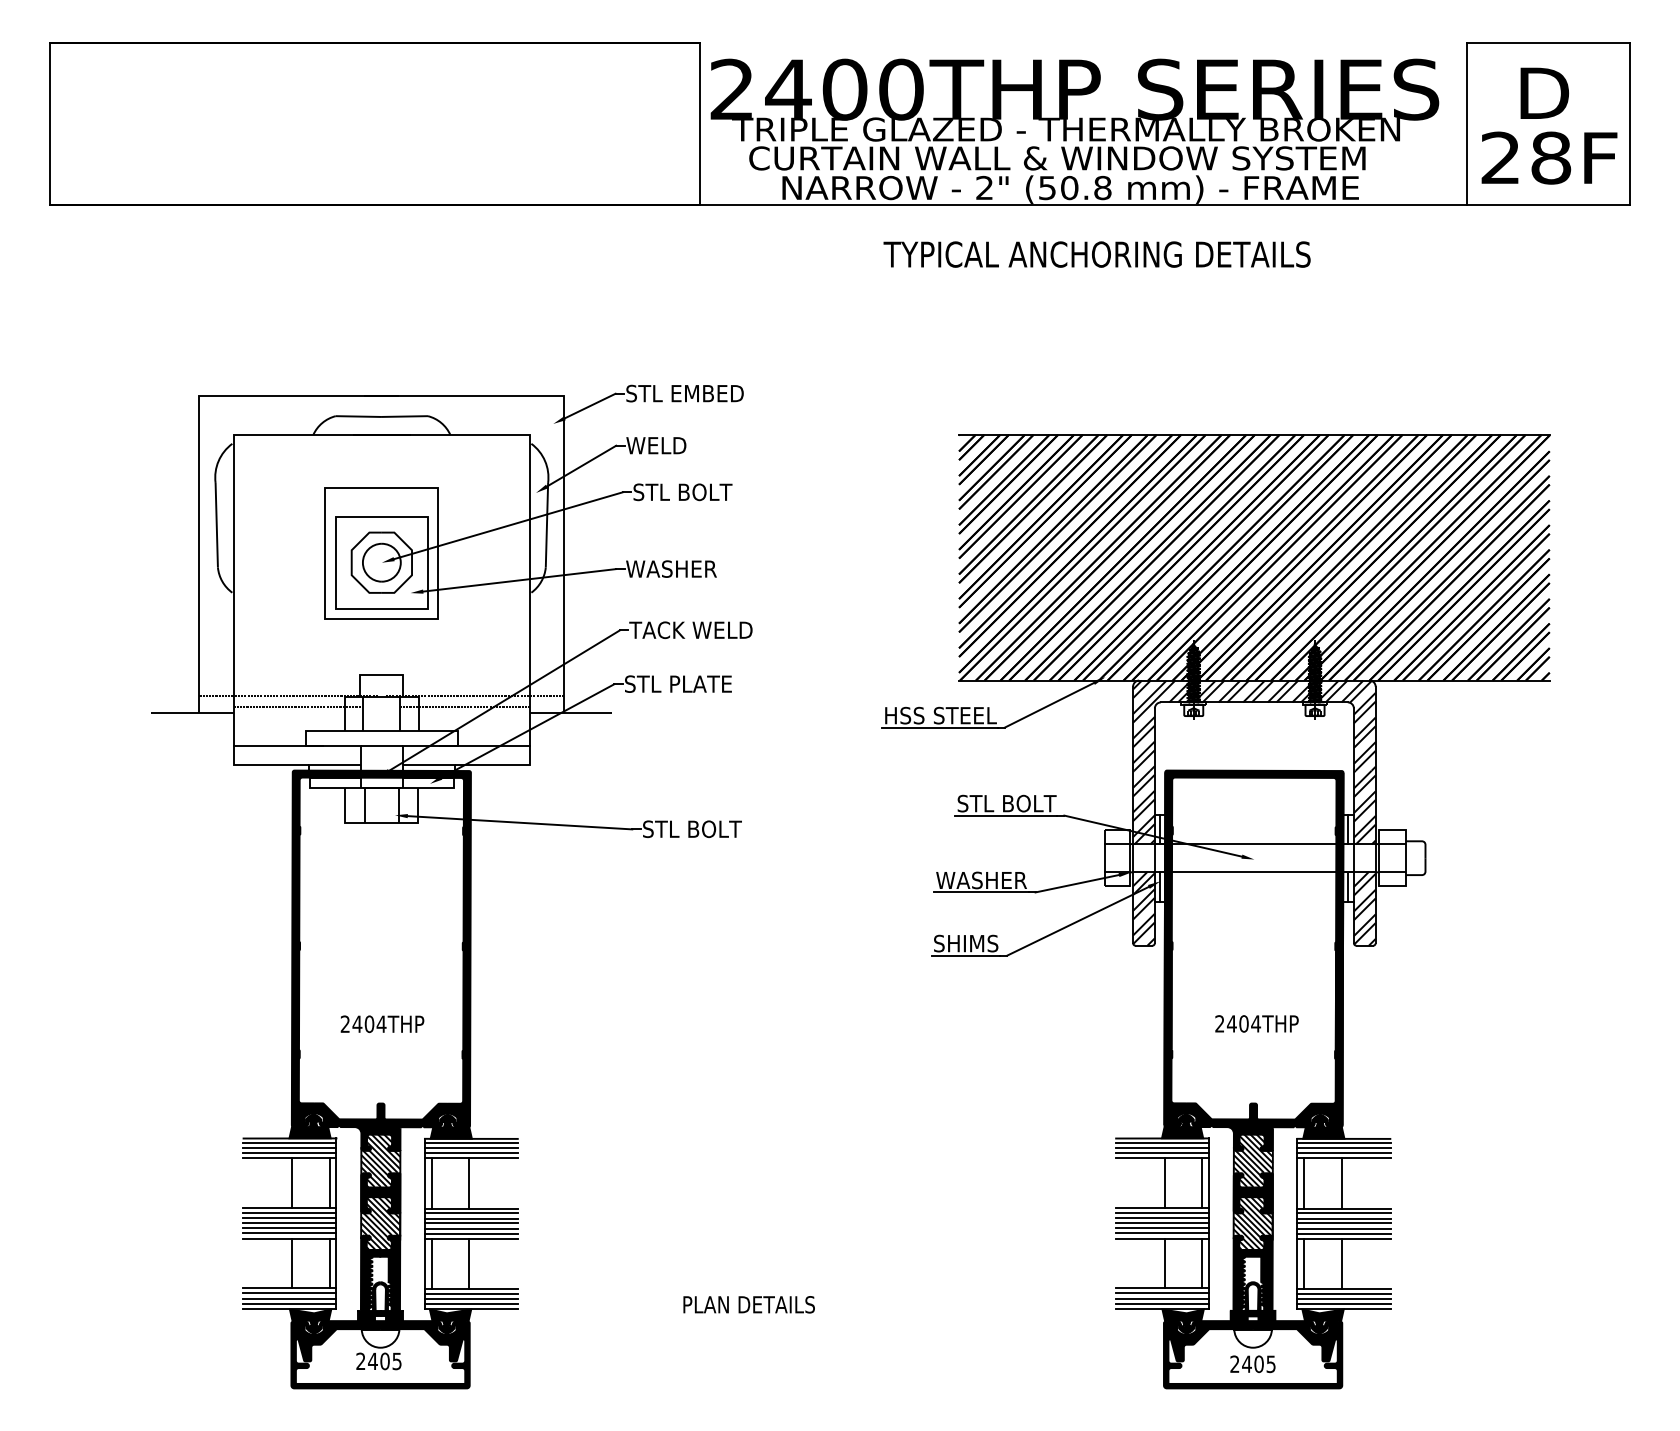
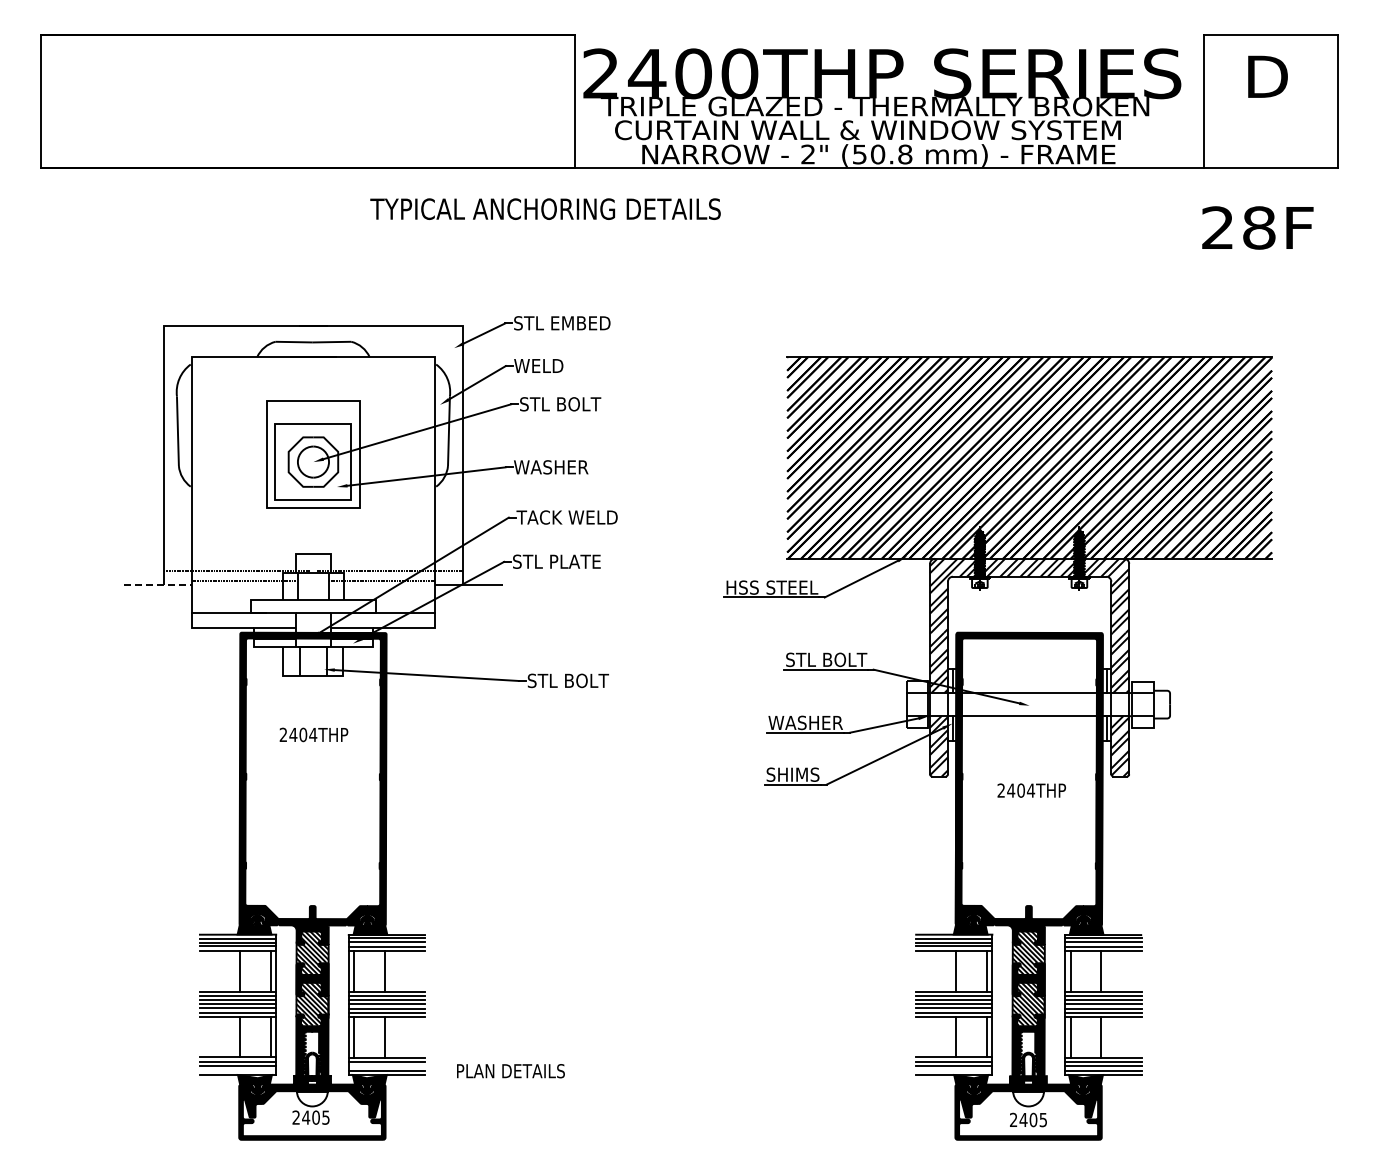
text: (1549, 157) -> (1257, 227), moved
text: (1097, 253) -> (545, 208), moved
line: (193, 713) -> (158, 585), solid -> dashed
text: (381, 1023) -> (313, 734), moved
text: (1256, 1023) -> (1031, 790), moved
line: (470, 1299) -> (386, 1066), removed
line: (289, 1303) -> (237, 1070), removed
line: (1161, 1303) -> (953, 1070), removed
text: (748, 1305) -> (510, 1071), moved

